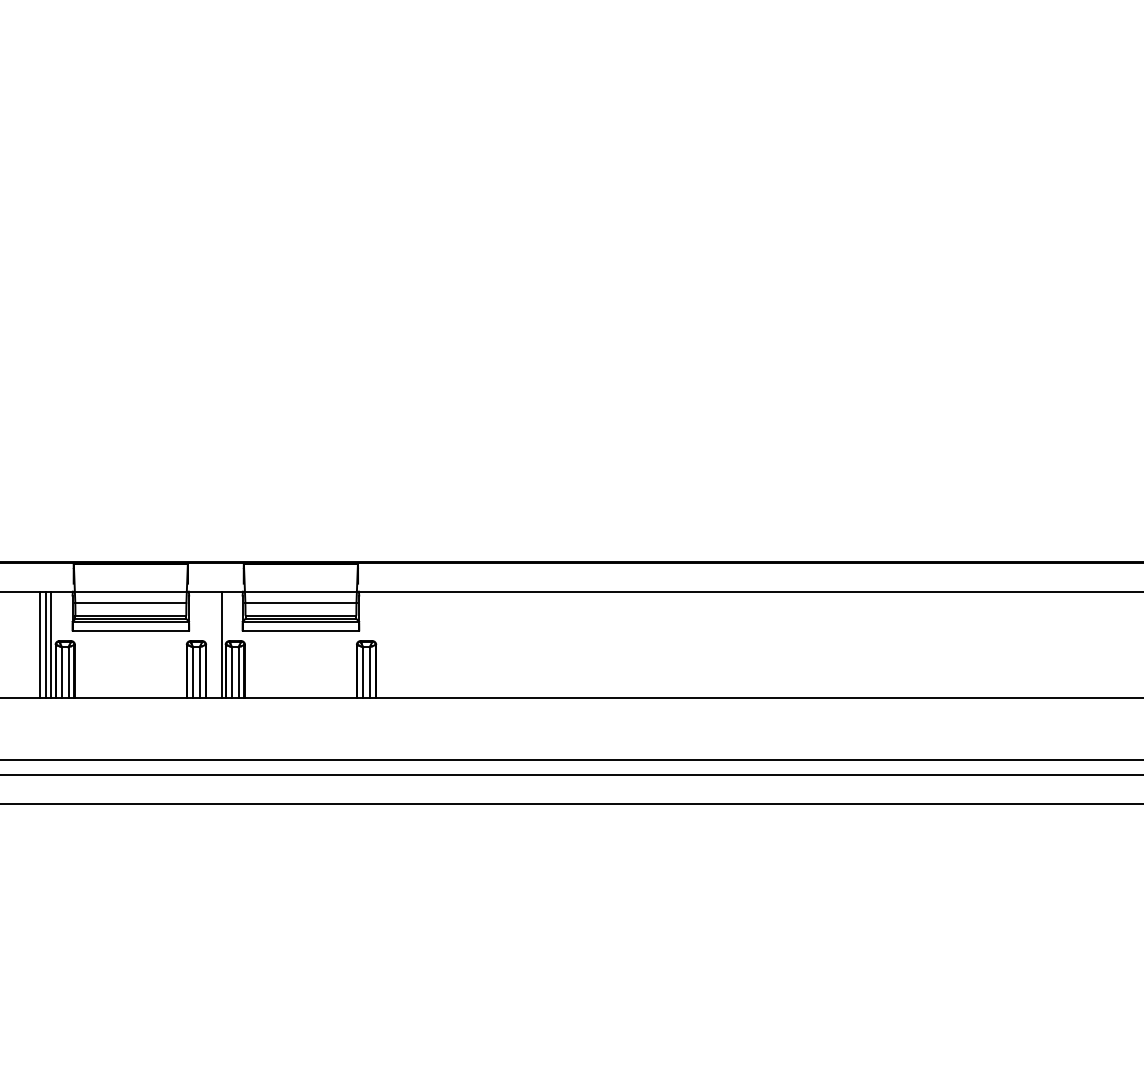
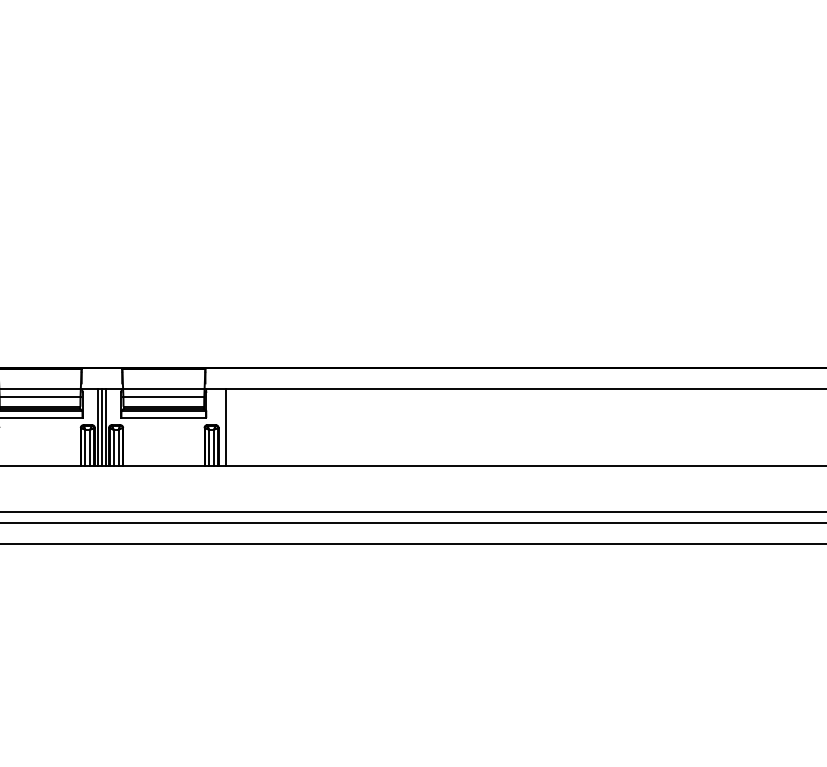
line: (210, 644) -> (98, 427), added
line: (215, 644) -> (101, 427), added
line: (385, 644) -> (225, 427), added

